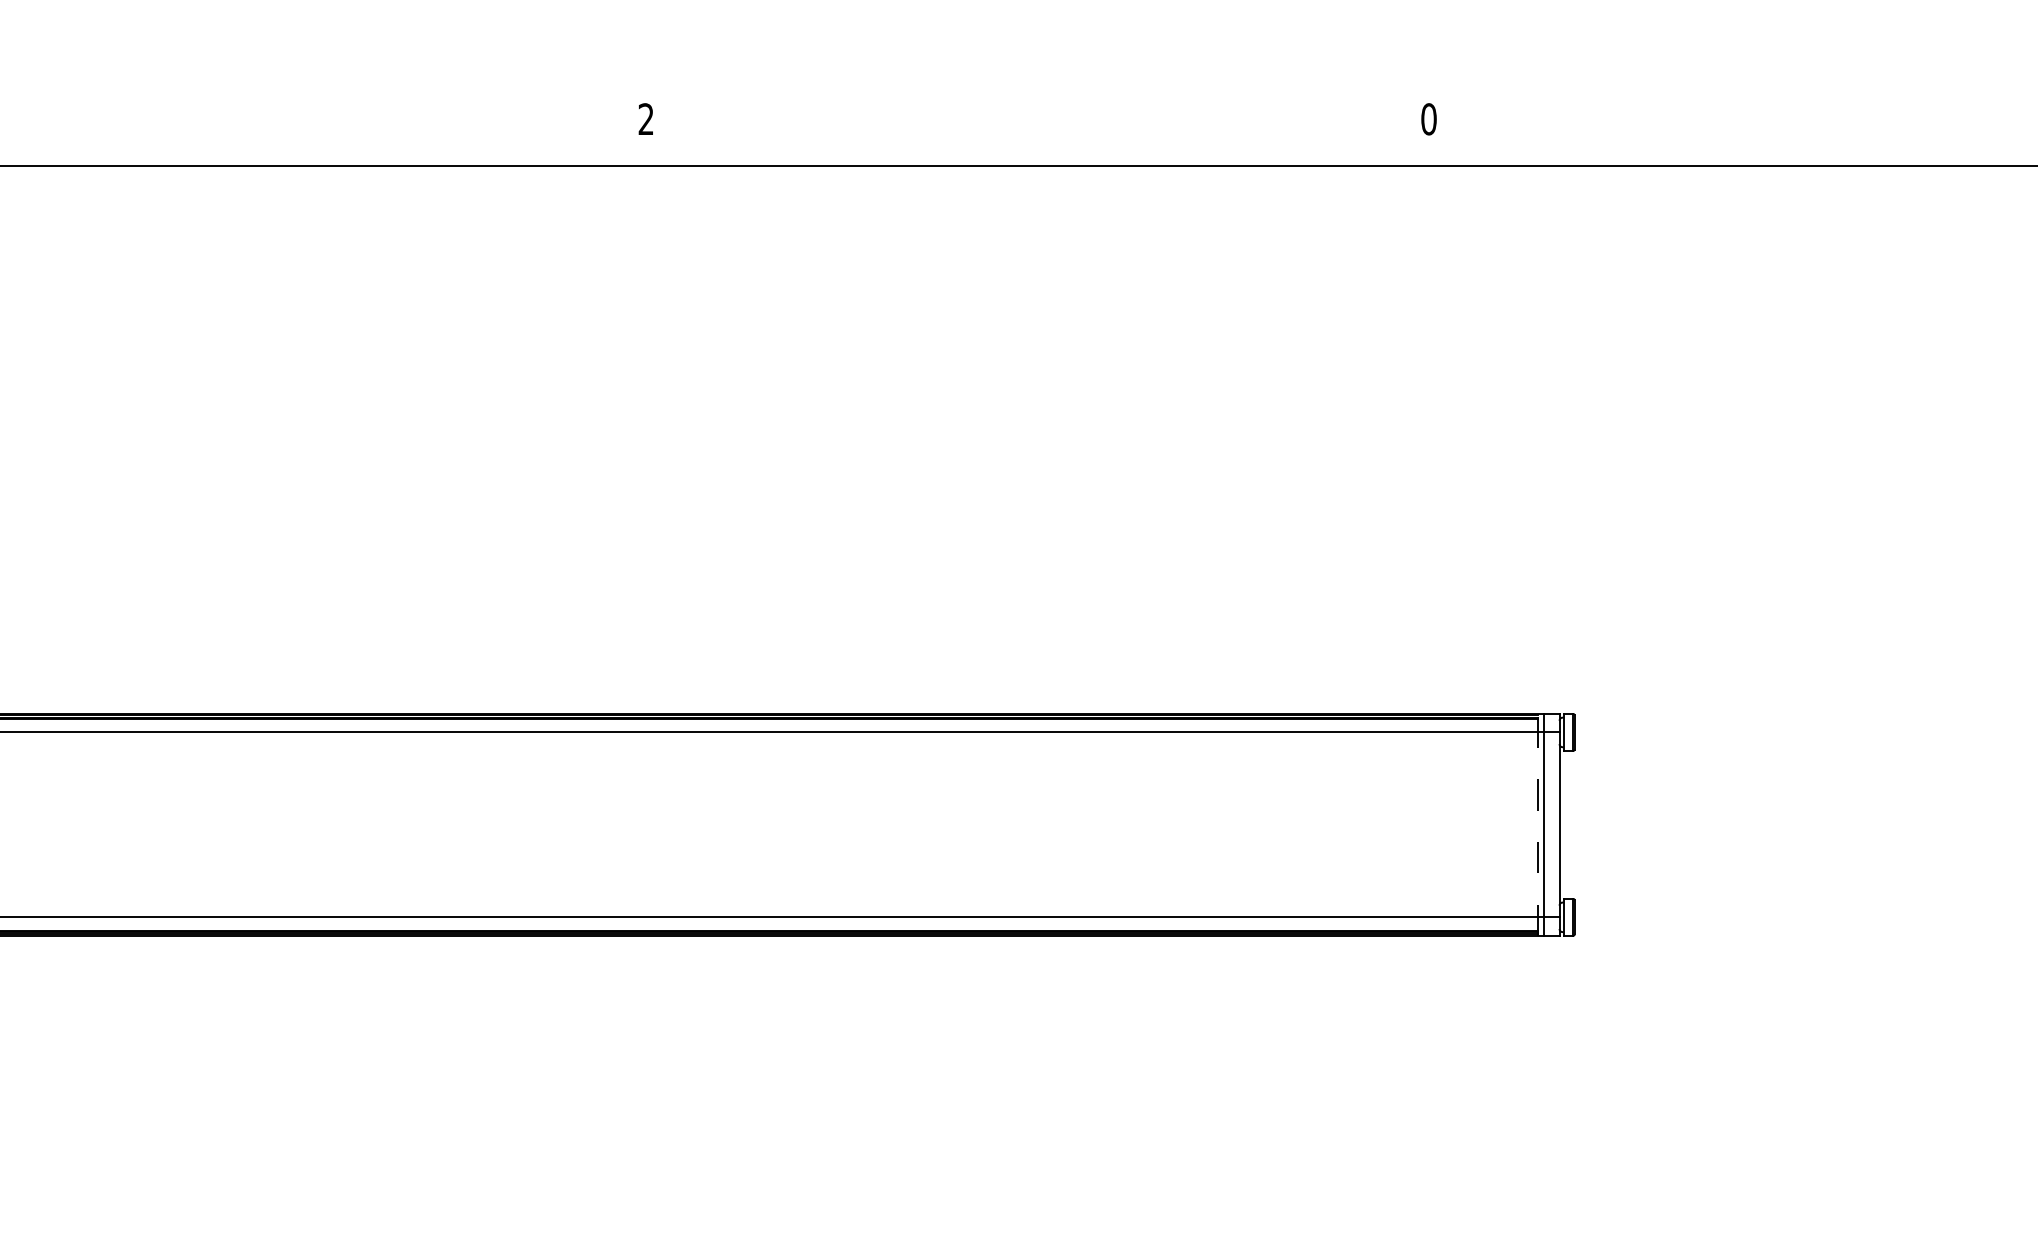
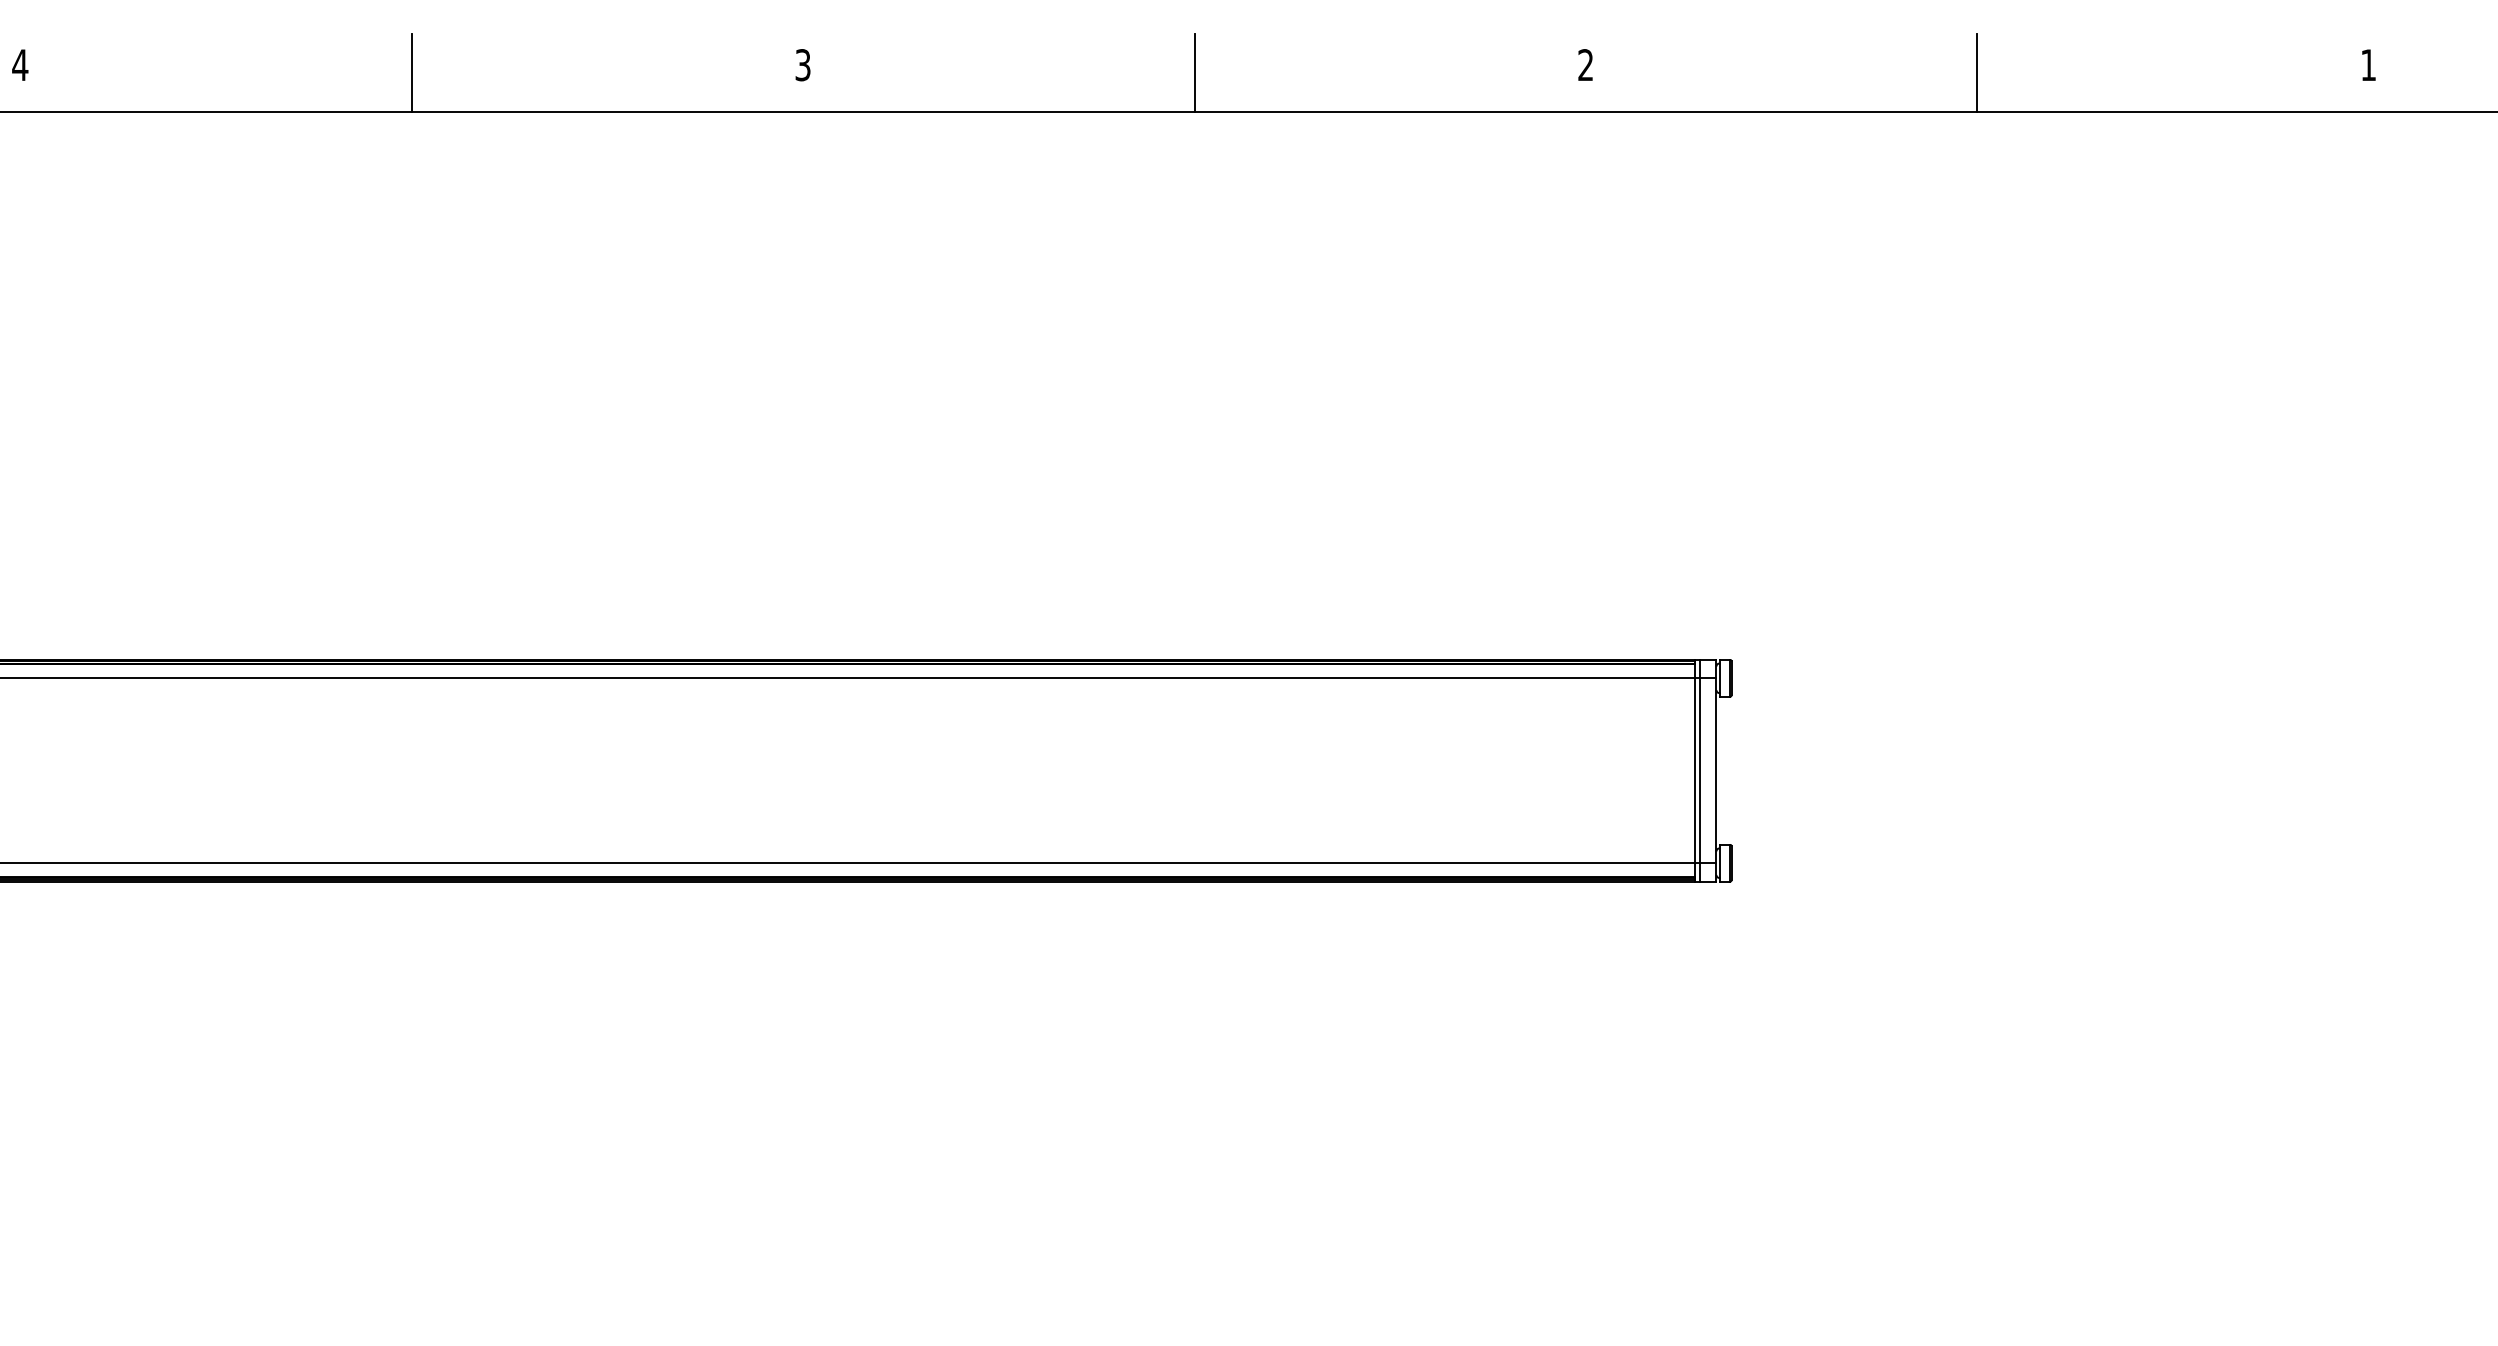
text: (645, 119) -> (802, 65), 2 -> 3
text: (1428, 119) -> (1585, 65), 0 -> 2
line: (254, 126) -> (411, 72), added
line: (1037, 126) -> (1194, 72), added
line: (1820, 126) -> (1977, 72), added
line: (1538, 824) -> (1695, 770), dashed -> solid

